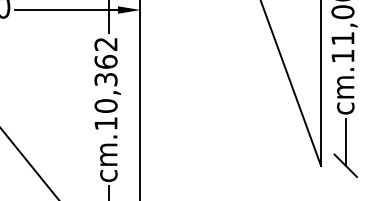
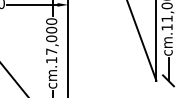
text: (105, 74) -> (51, 36), cm.10,362 -> cm.17,000

